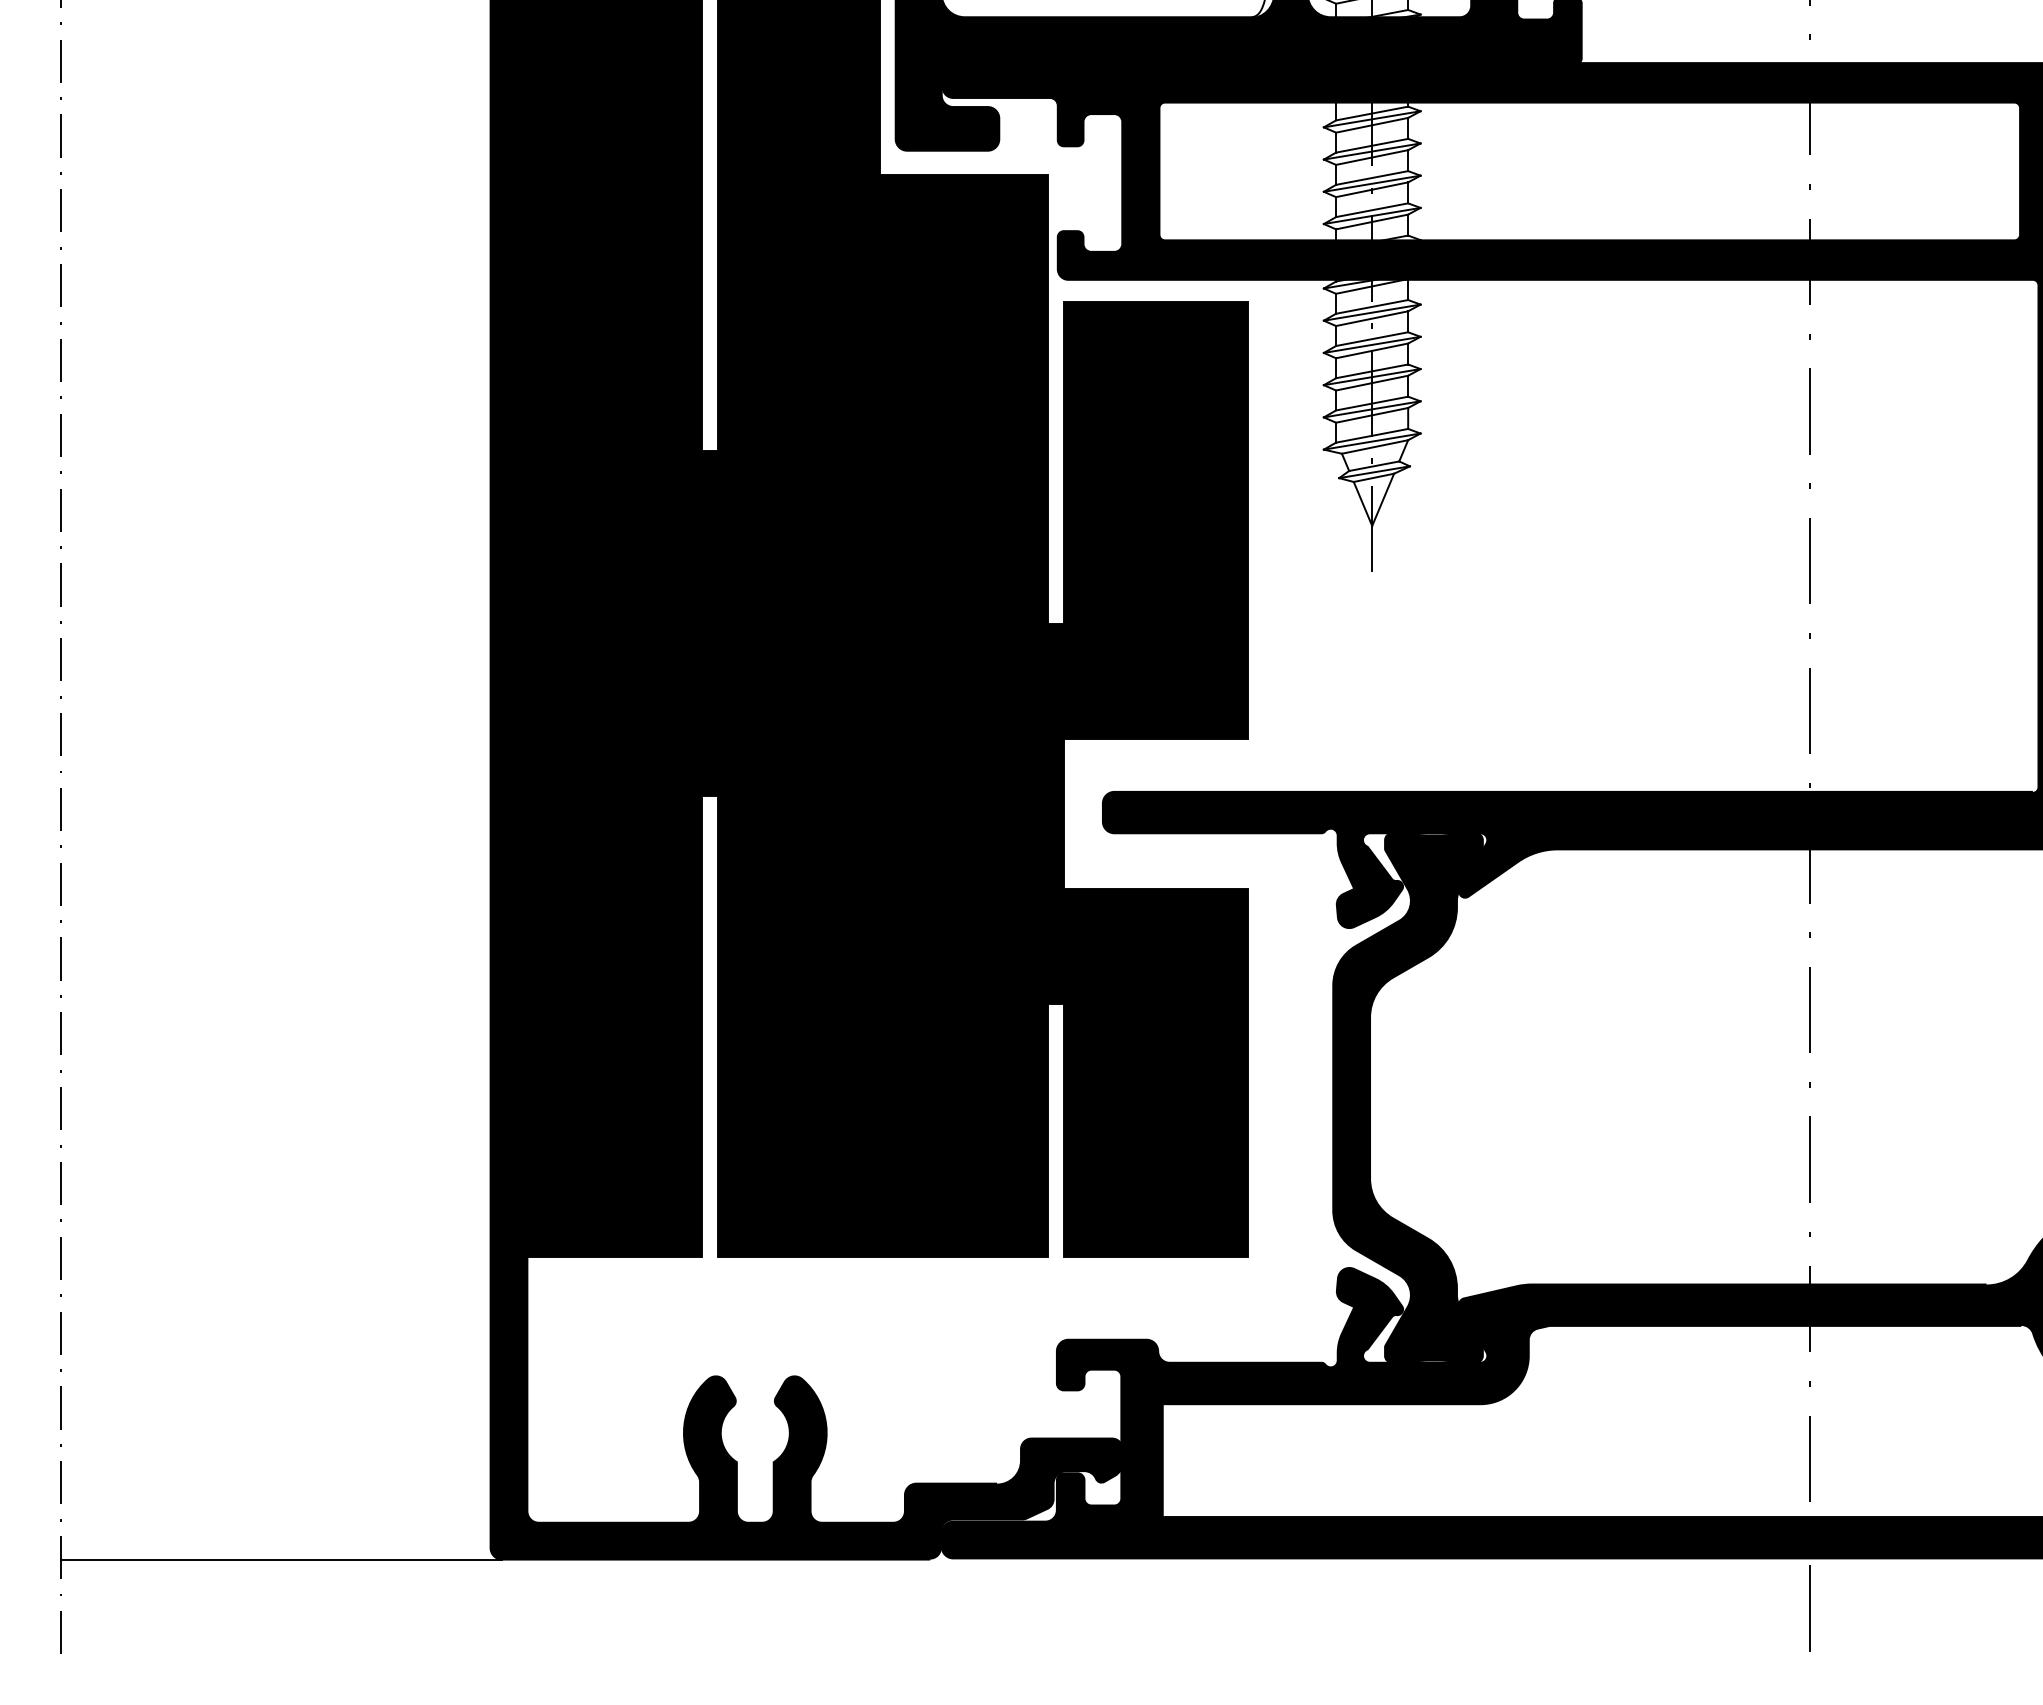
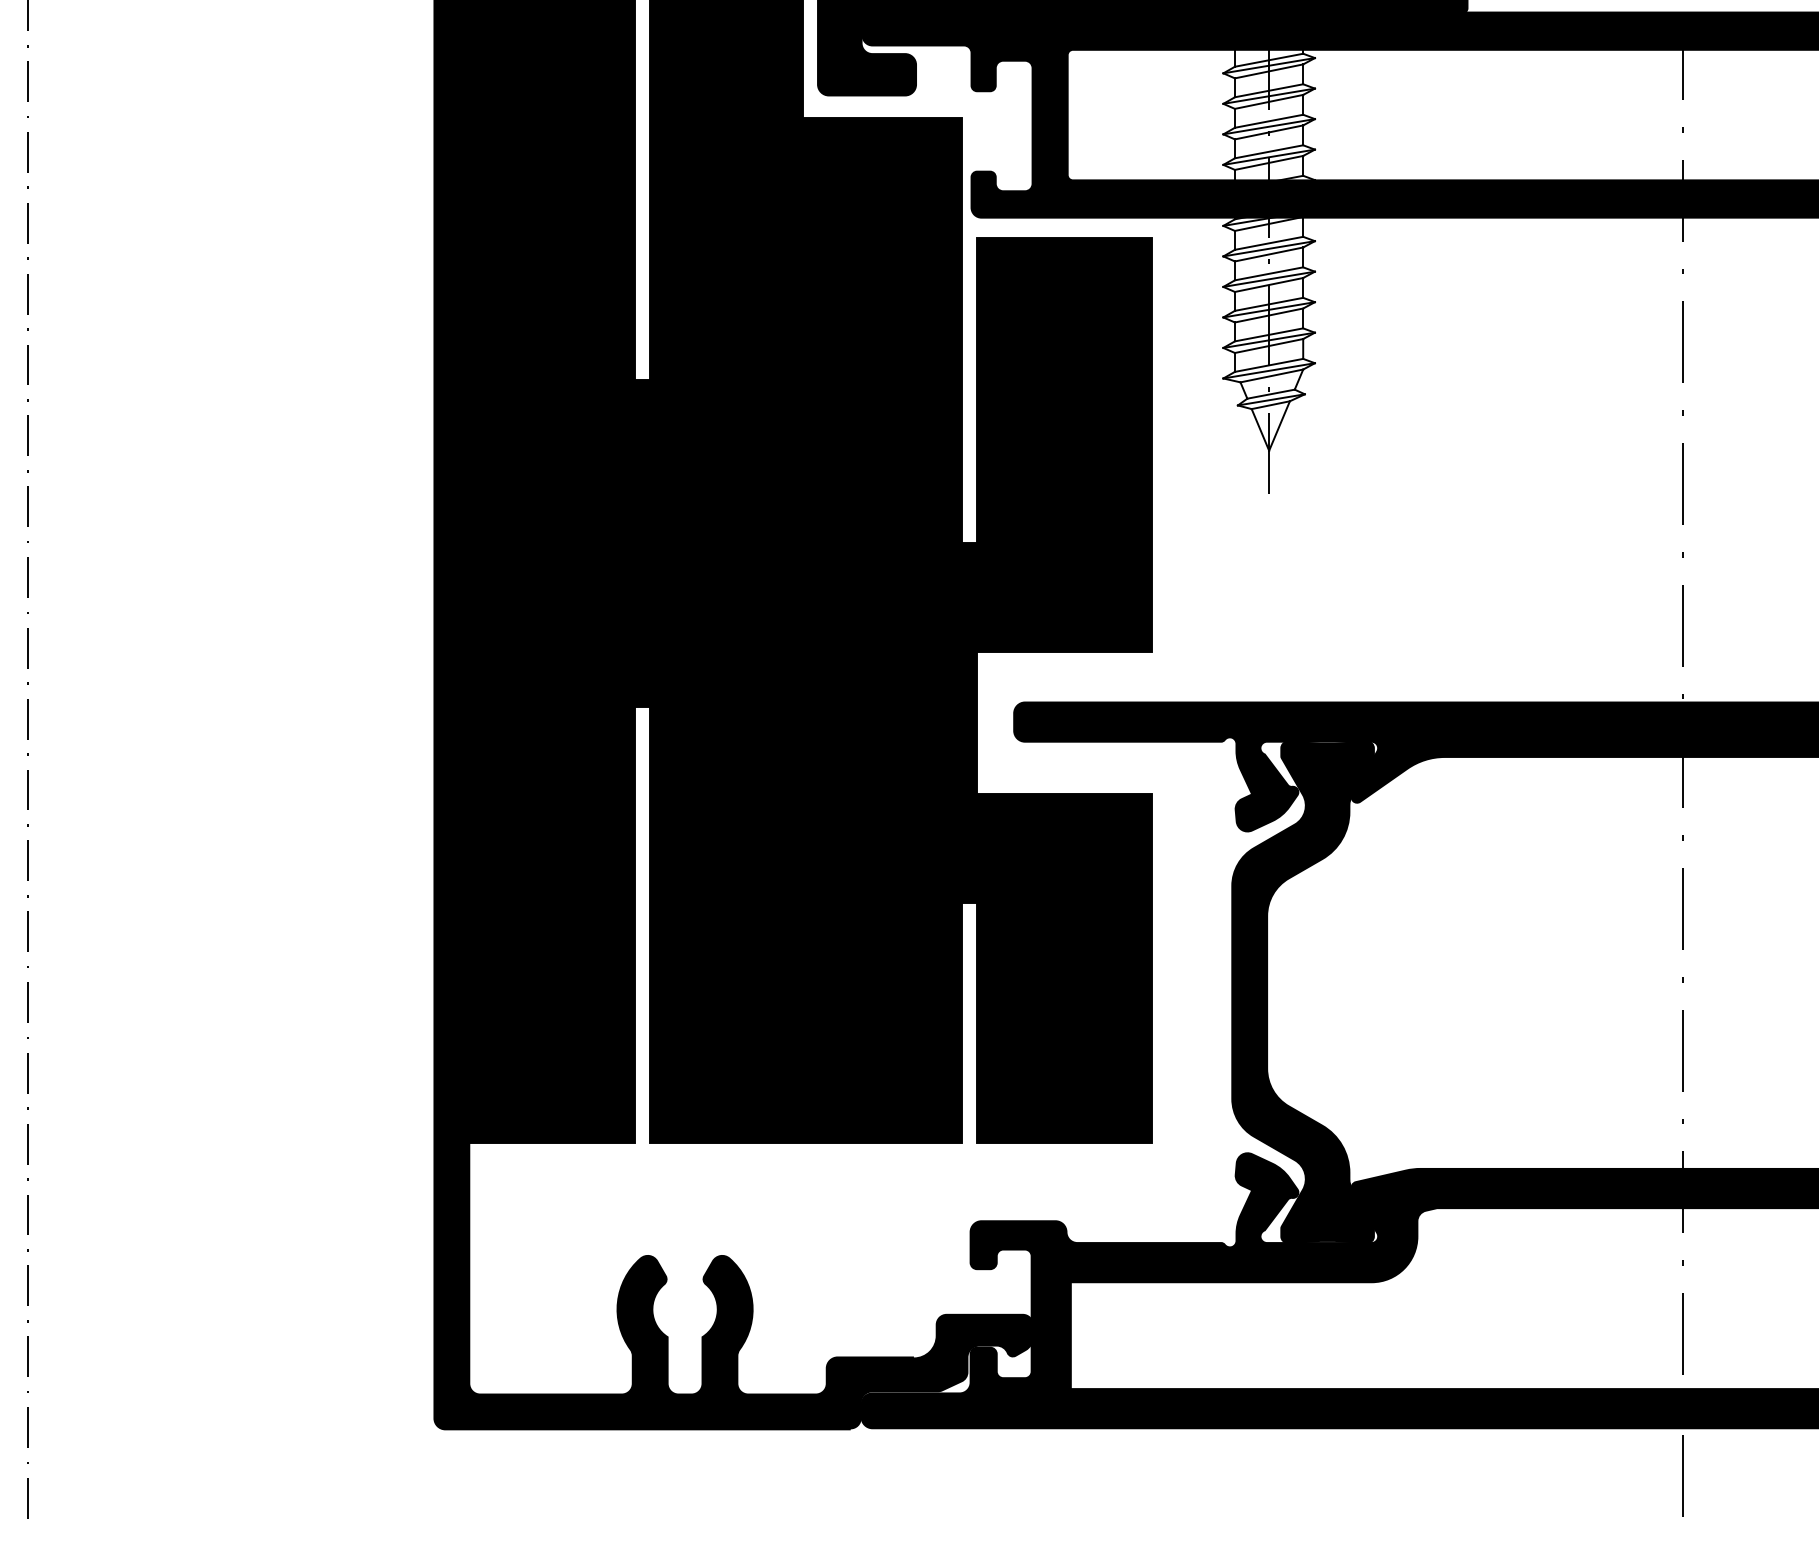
line: (281, 1559) -> (236, 1429), removed

